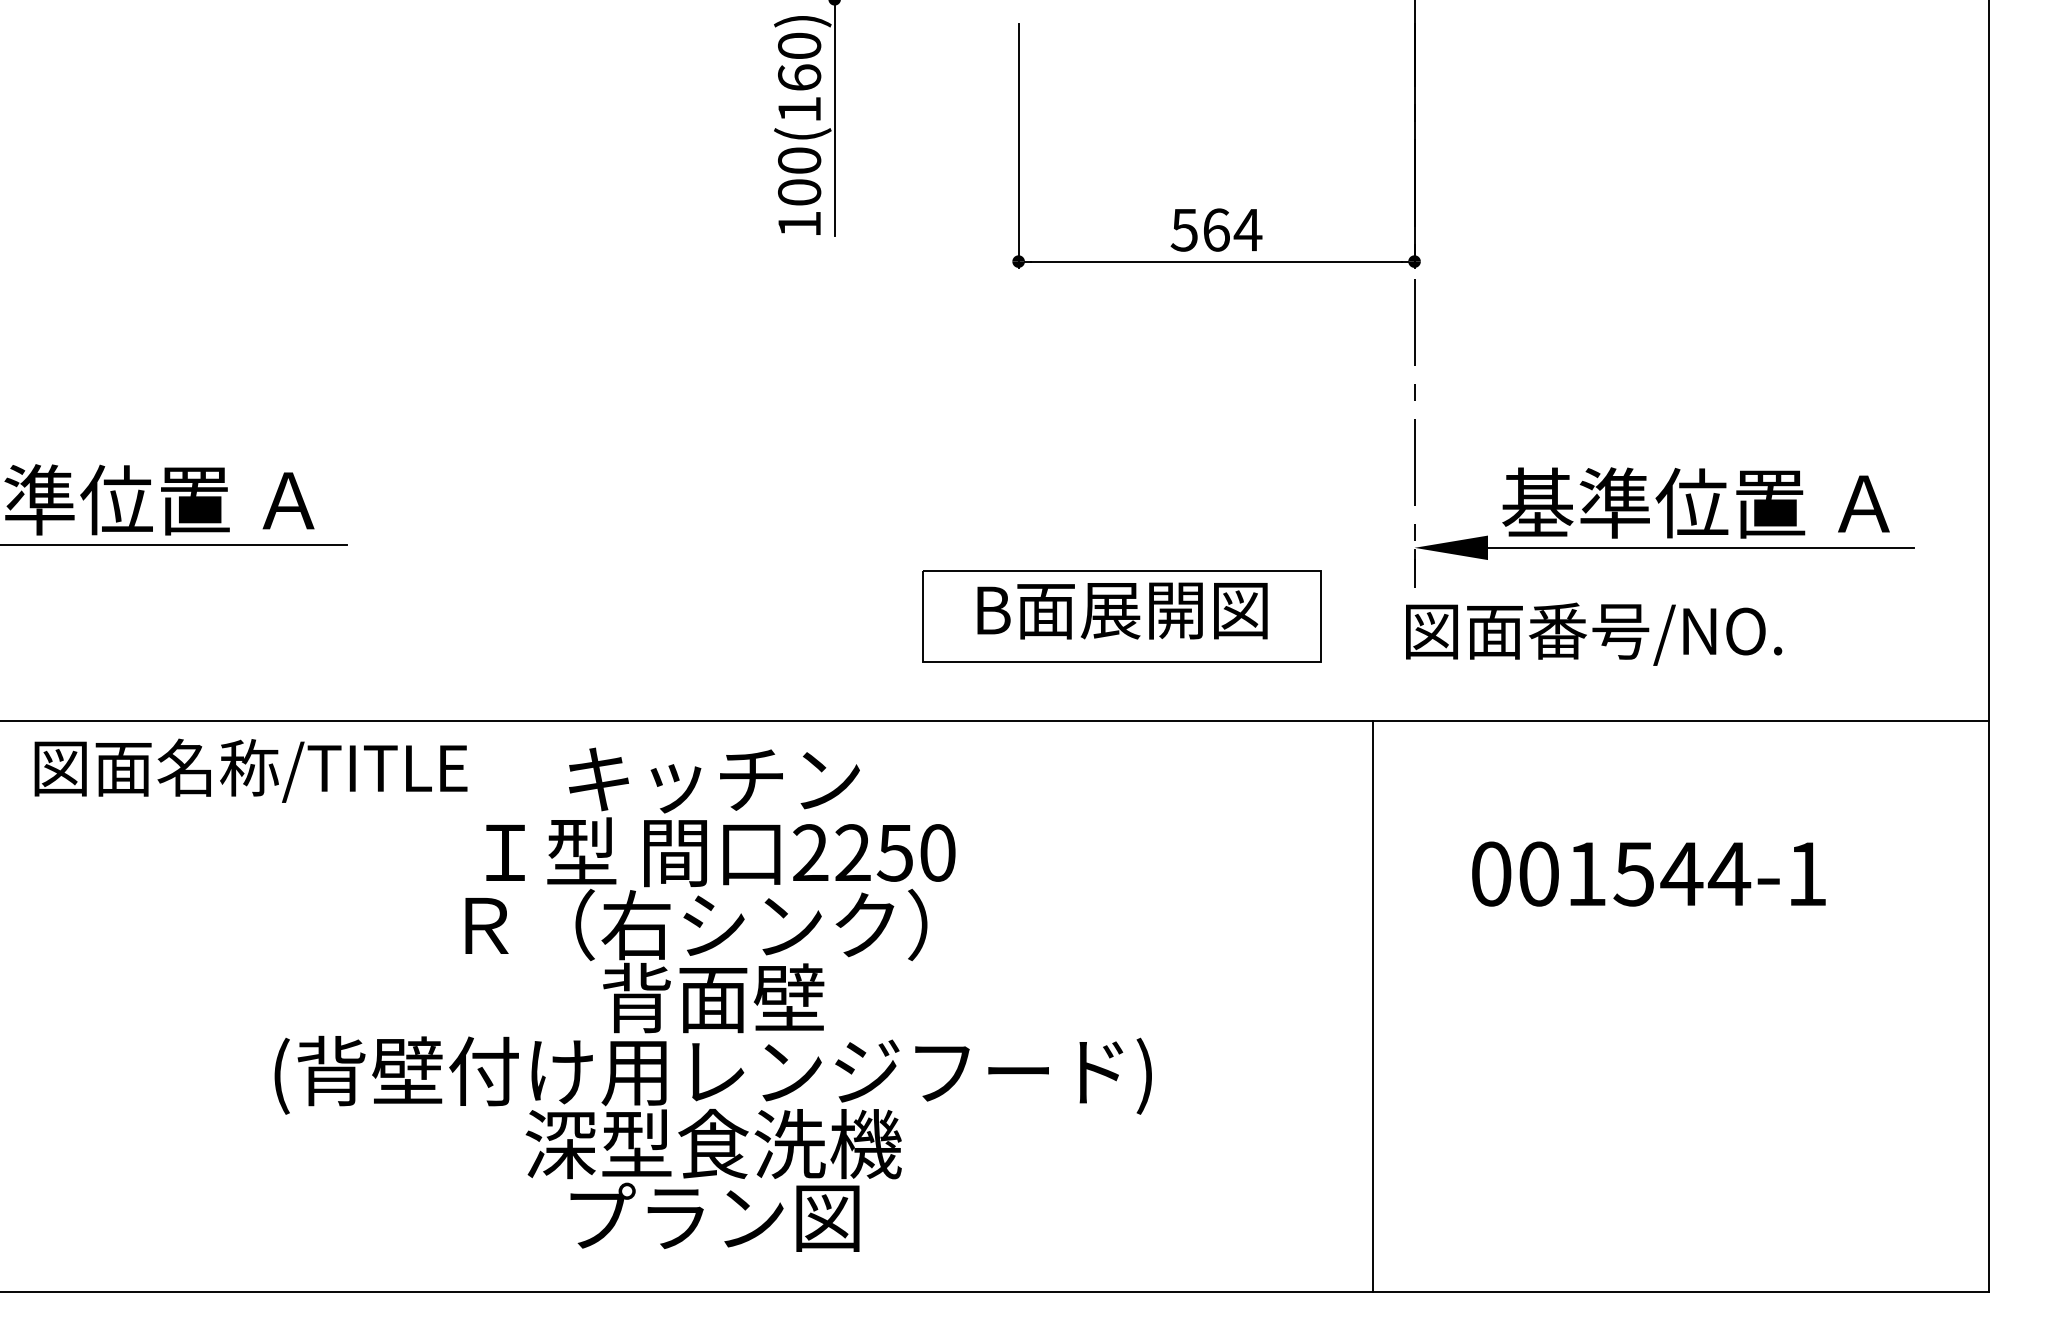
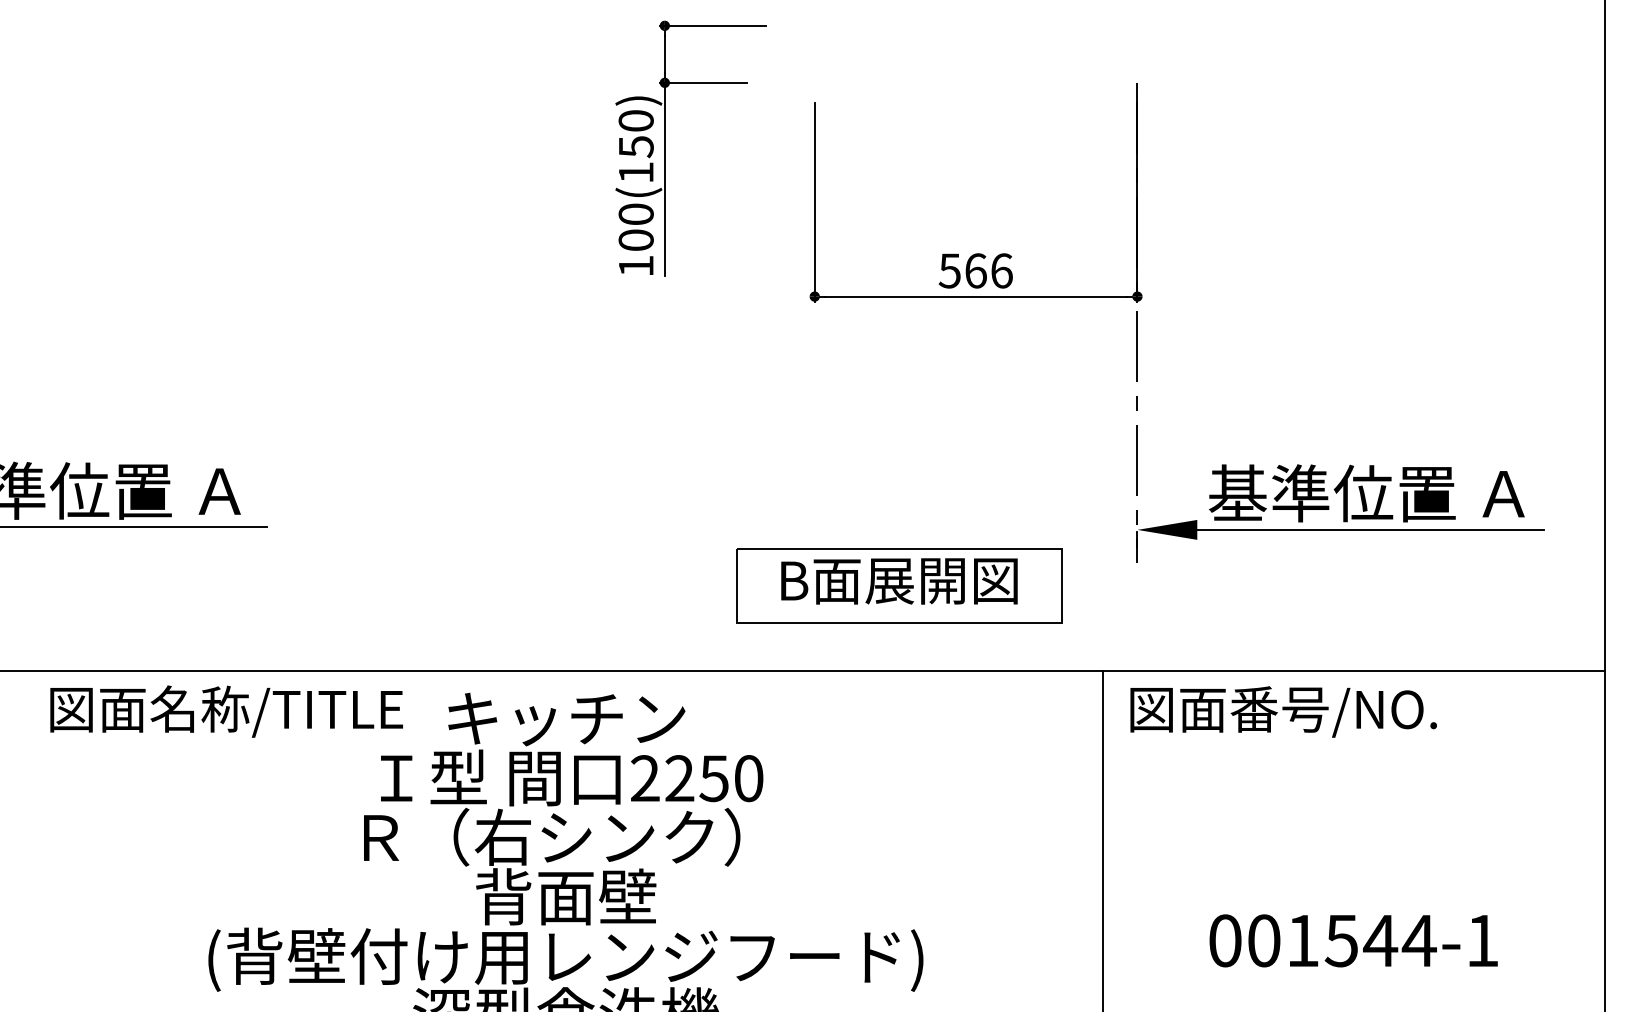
text: (799, 77) -> (636, 146), 100(160) -> 100(150)
text: (1247, 229) -> (1001, 270), 564 -> 566
text: (1594, 633) -> (1284, 711), moved
text: (250, 770) -> (226, 711), moved
text: (1648, 873) -> (1353, 940), moved

